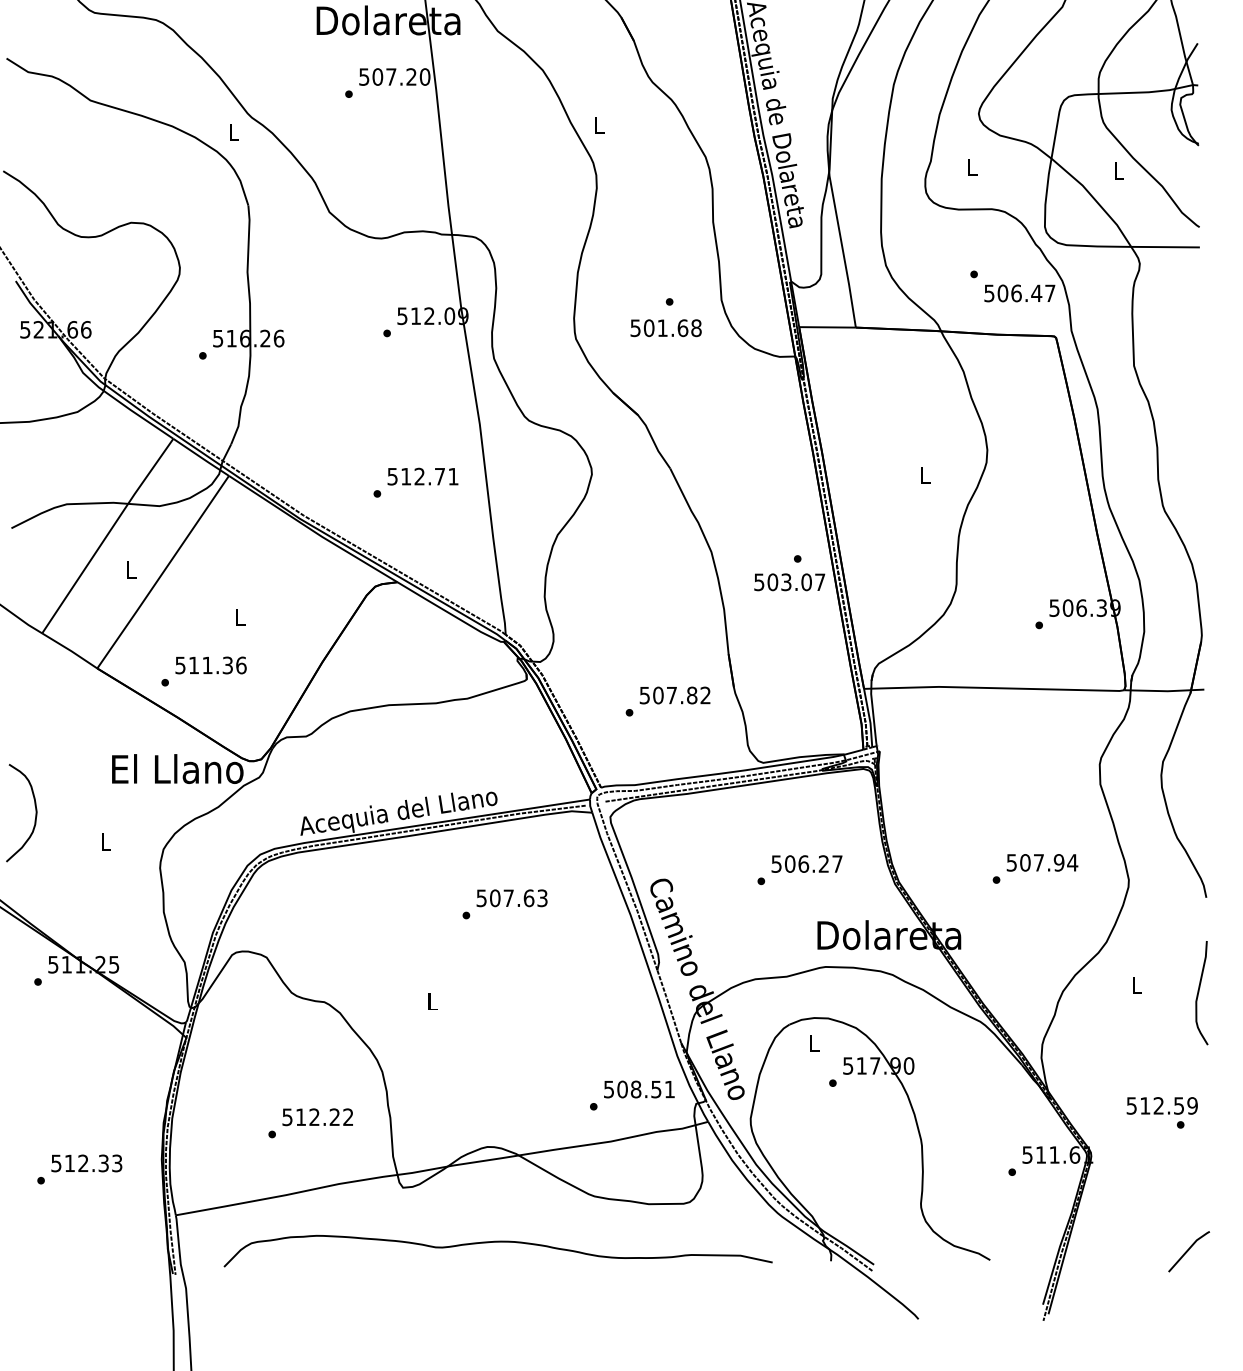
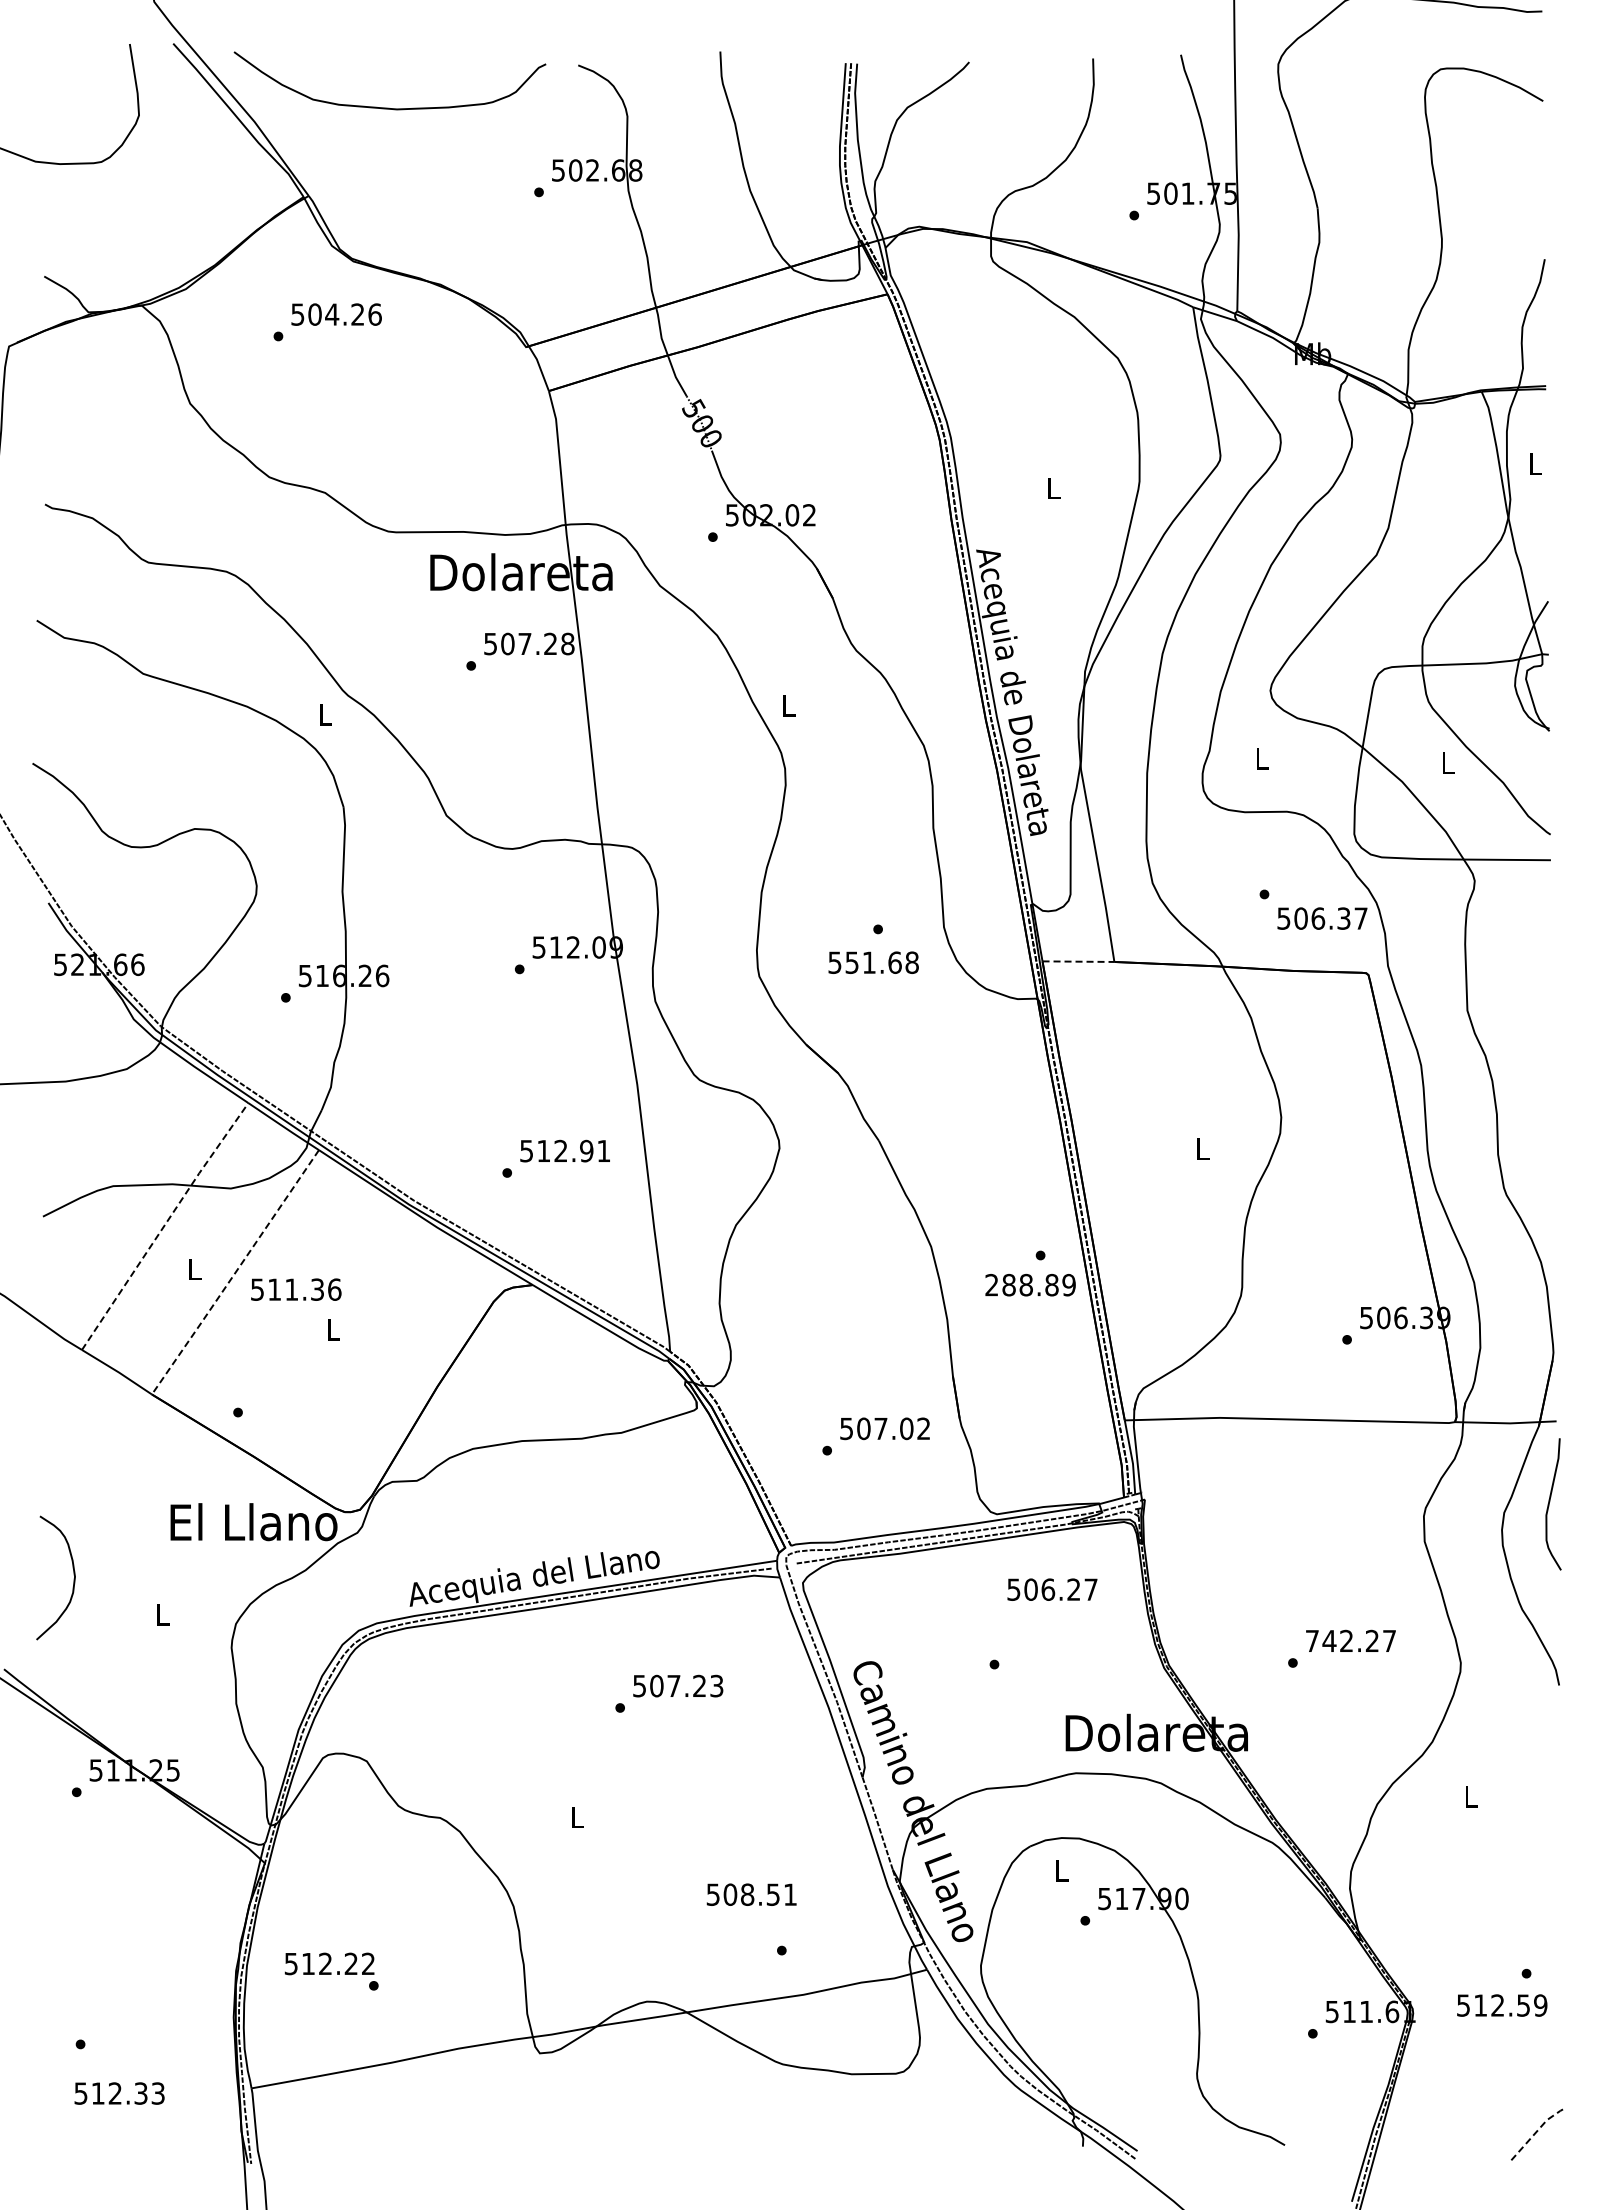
text: (424, 76) -> (567, 643), 507.20 -> 507.28
text: (1036, 293) -> (1343, 918), 506.47 -> 506.37
line: (827, 327) -> (1078, 961), solid -> dashed
text: (648, 328) -> (851, 962), 501.68 -> 551.68
text: (439, 476) -> (586, 1150), 512.71 -> 512.91
line: (107, 535) -> (164, 1225), solid -> dashed
line: (163, 573) -> (235, 1273), solid -> dashed
text: (789, 581) -> (1030, 1284), 503.07 -> 288.89
text: (211, 665) -> (296, 1289), moved
text: (692, 695) -> (906, 1428), 507.82 -> 507.02
text: (1042, 862) -> (1351, 1640), 507.94 -> 742.27
text: (807, 863) -> (1052, 1589), moved
text: (528, 897) -> (699, 1685), 507.63 -> 507.23
curve: (1198, 993) -> (1549, 1504), moved
text: (639, 1089) -> (751, 1894), moved
text: (1162, 1105) -> (1502, 2005), moved
text: (317, 1116) -> (329, 1963), moved
text: (86, 1163) -> (119, 2093), moved
curve: (498, 1242) -> (660, 2122), removed
line: (1189, 1249) -> (1537, 2131), solid -> dashed

